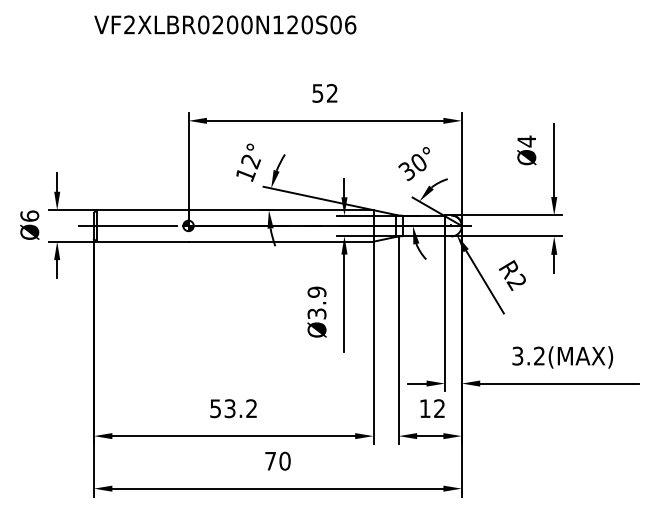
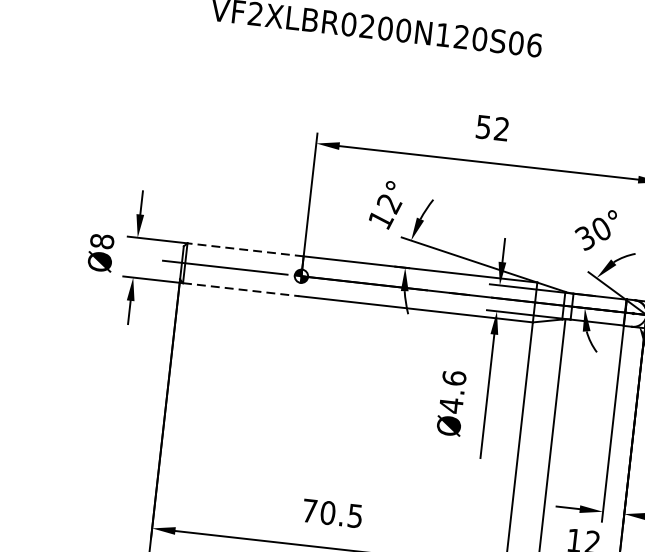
line: (142, 210) -> (245, 250), solid -> dashed
text: (29, 215) -> (101, 240), Ø6 -> Ø8
line: (142, 241) -> (241, 289), solid -> dashed
text: (316, 302) -> (452, 391), Ø3.9 -> Ø4.6
text: (233, 408) -> (332, 513), 53.2 -> 70.5

